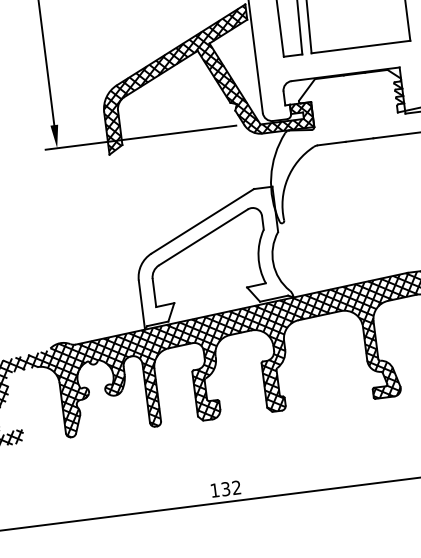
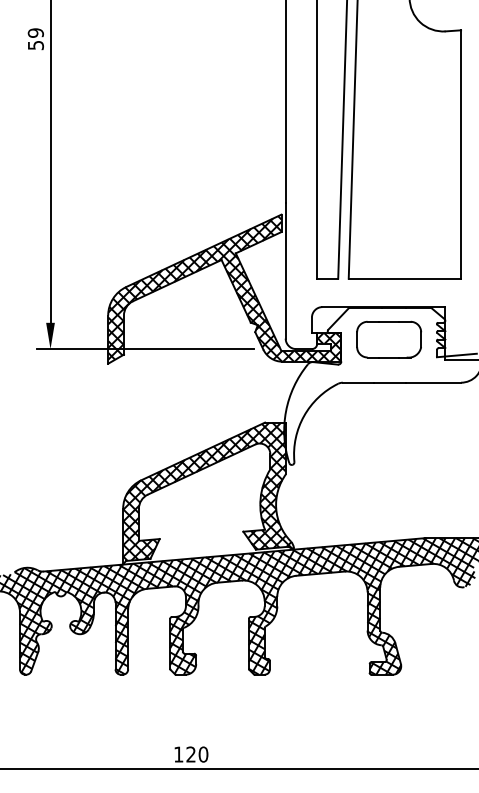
part: (354, 102) -> (389, 339), added
hatch: (211, 256) -> (207, 491), added
text: (231, 488) -> (197, 754), 132 -> 120

